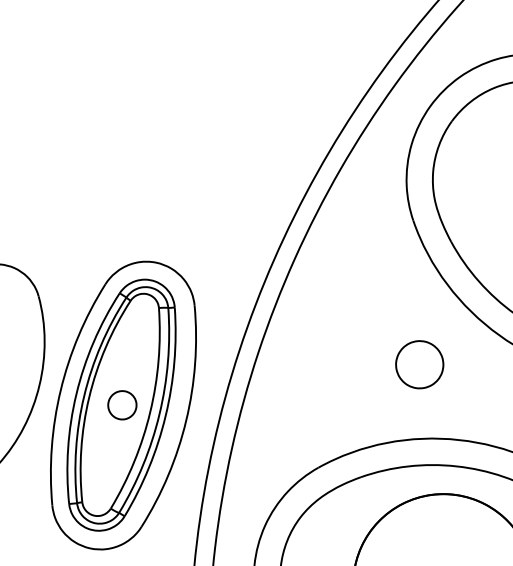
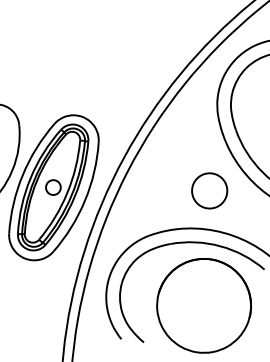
part: (419, 363) -> (209, 190), size x1.43

